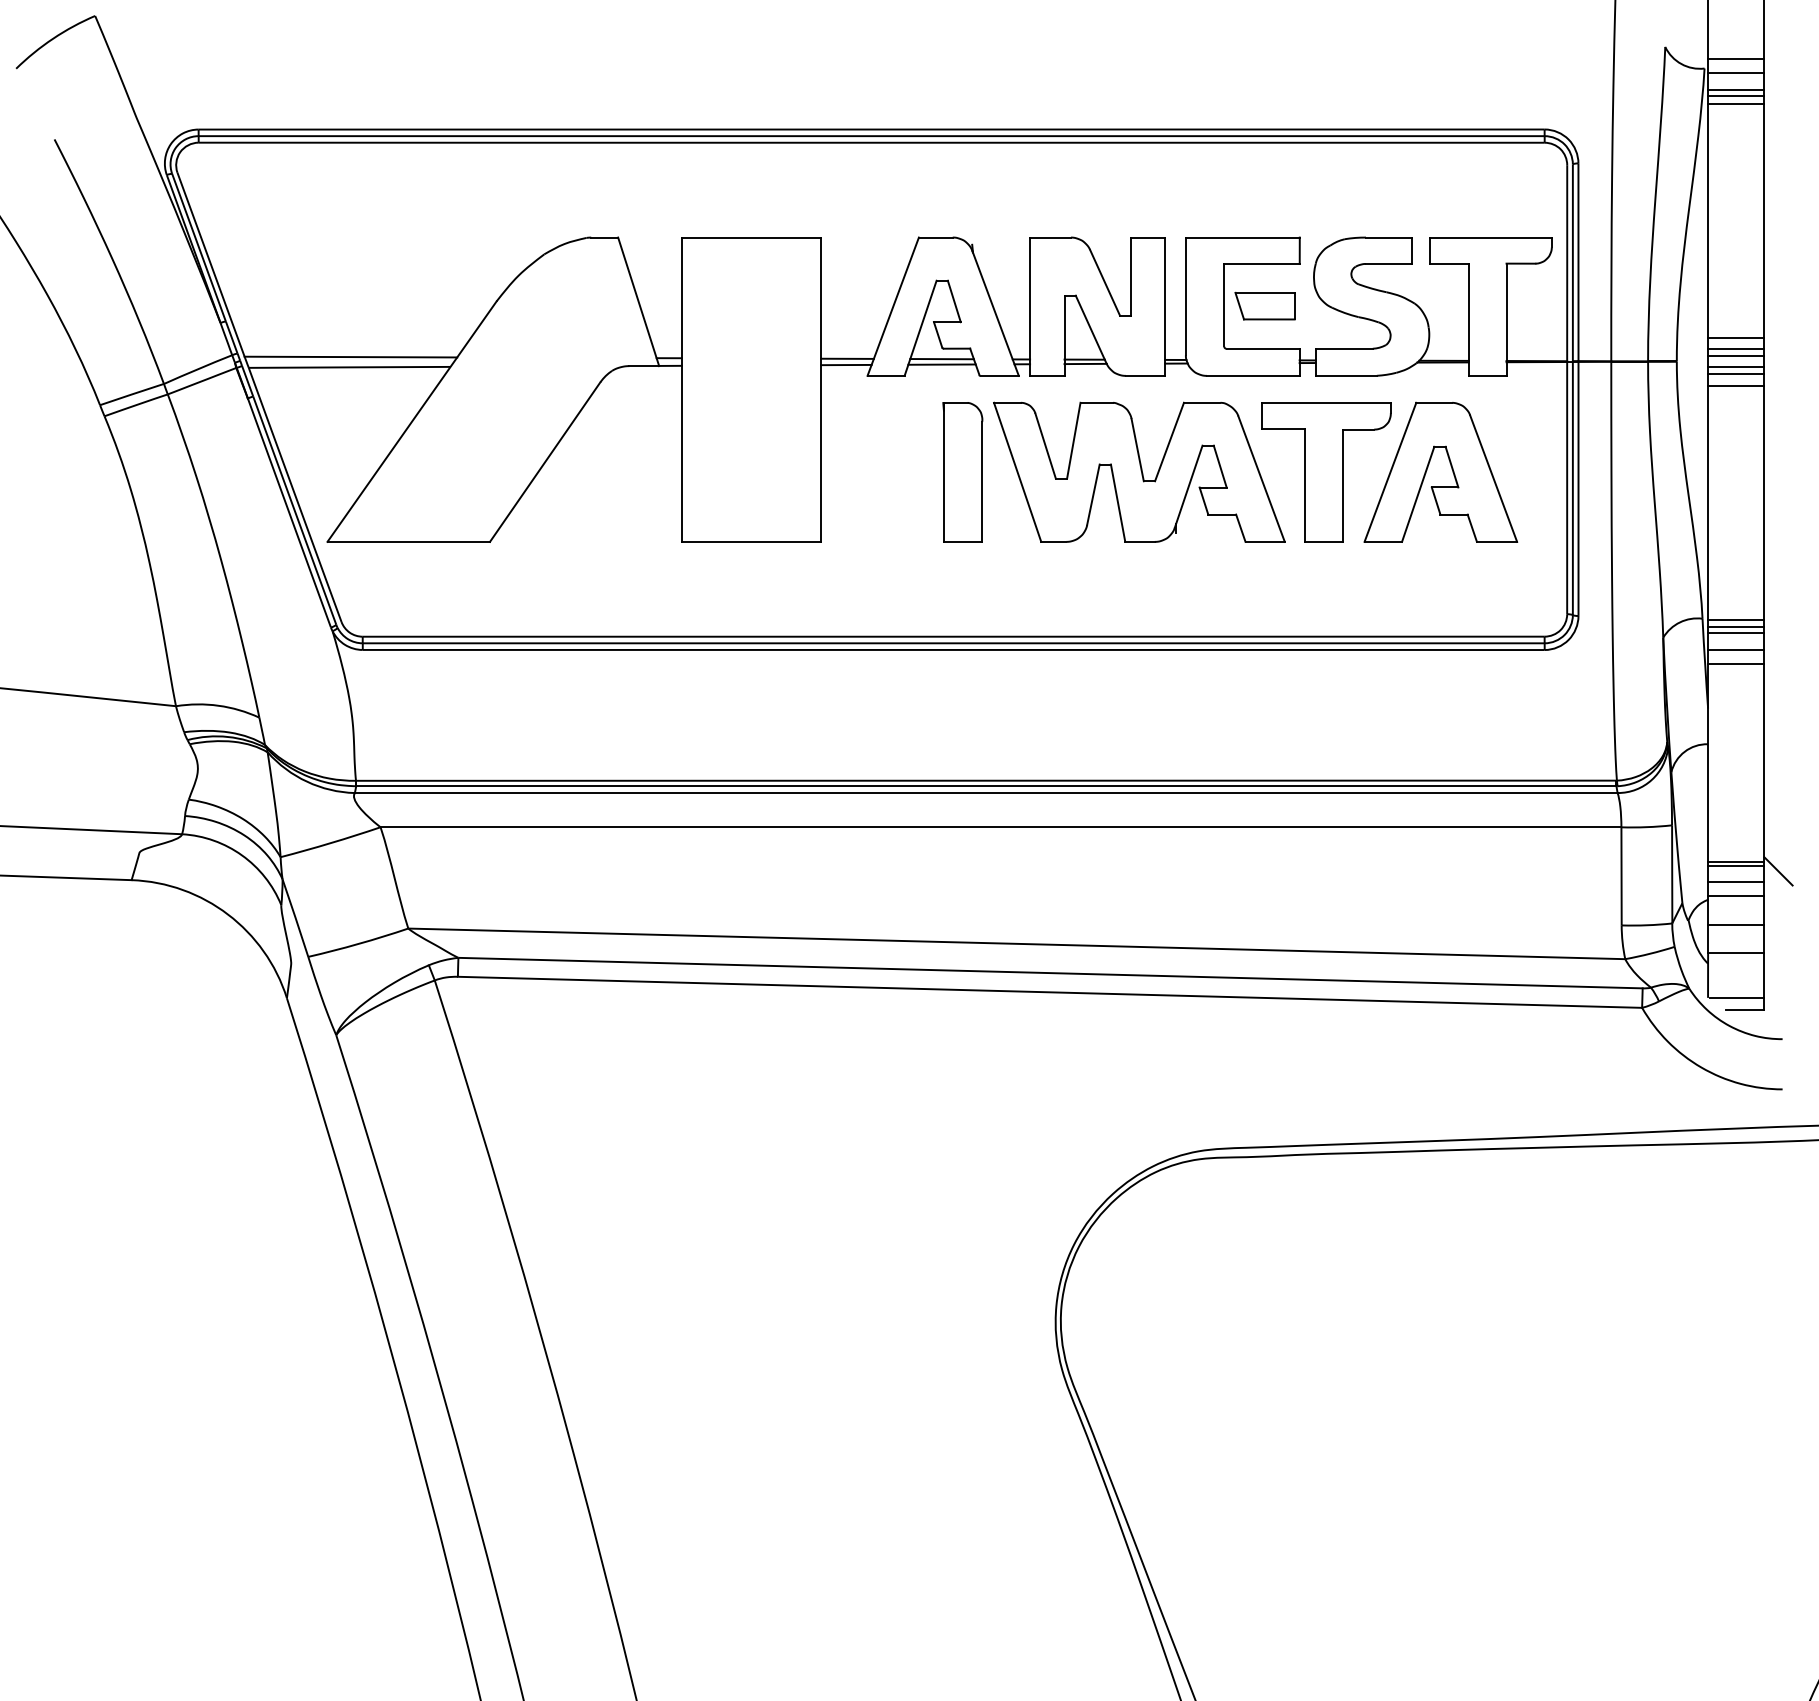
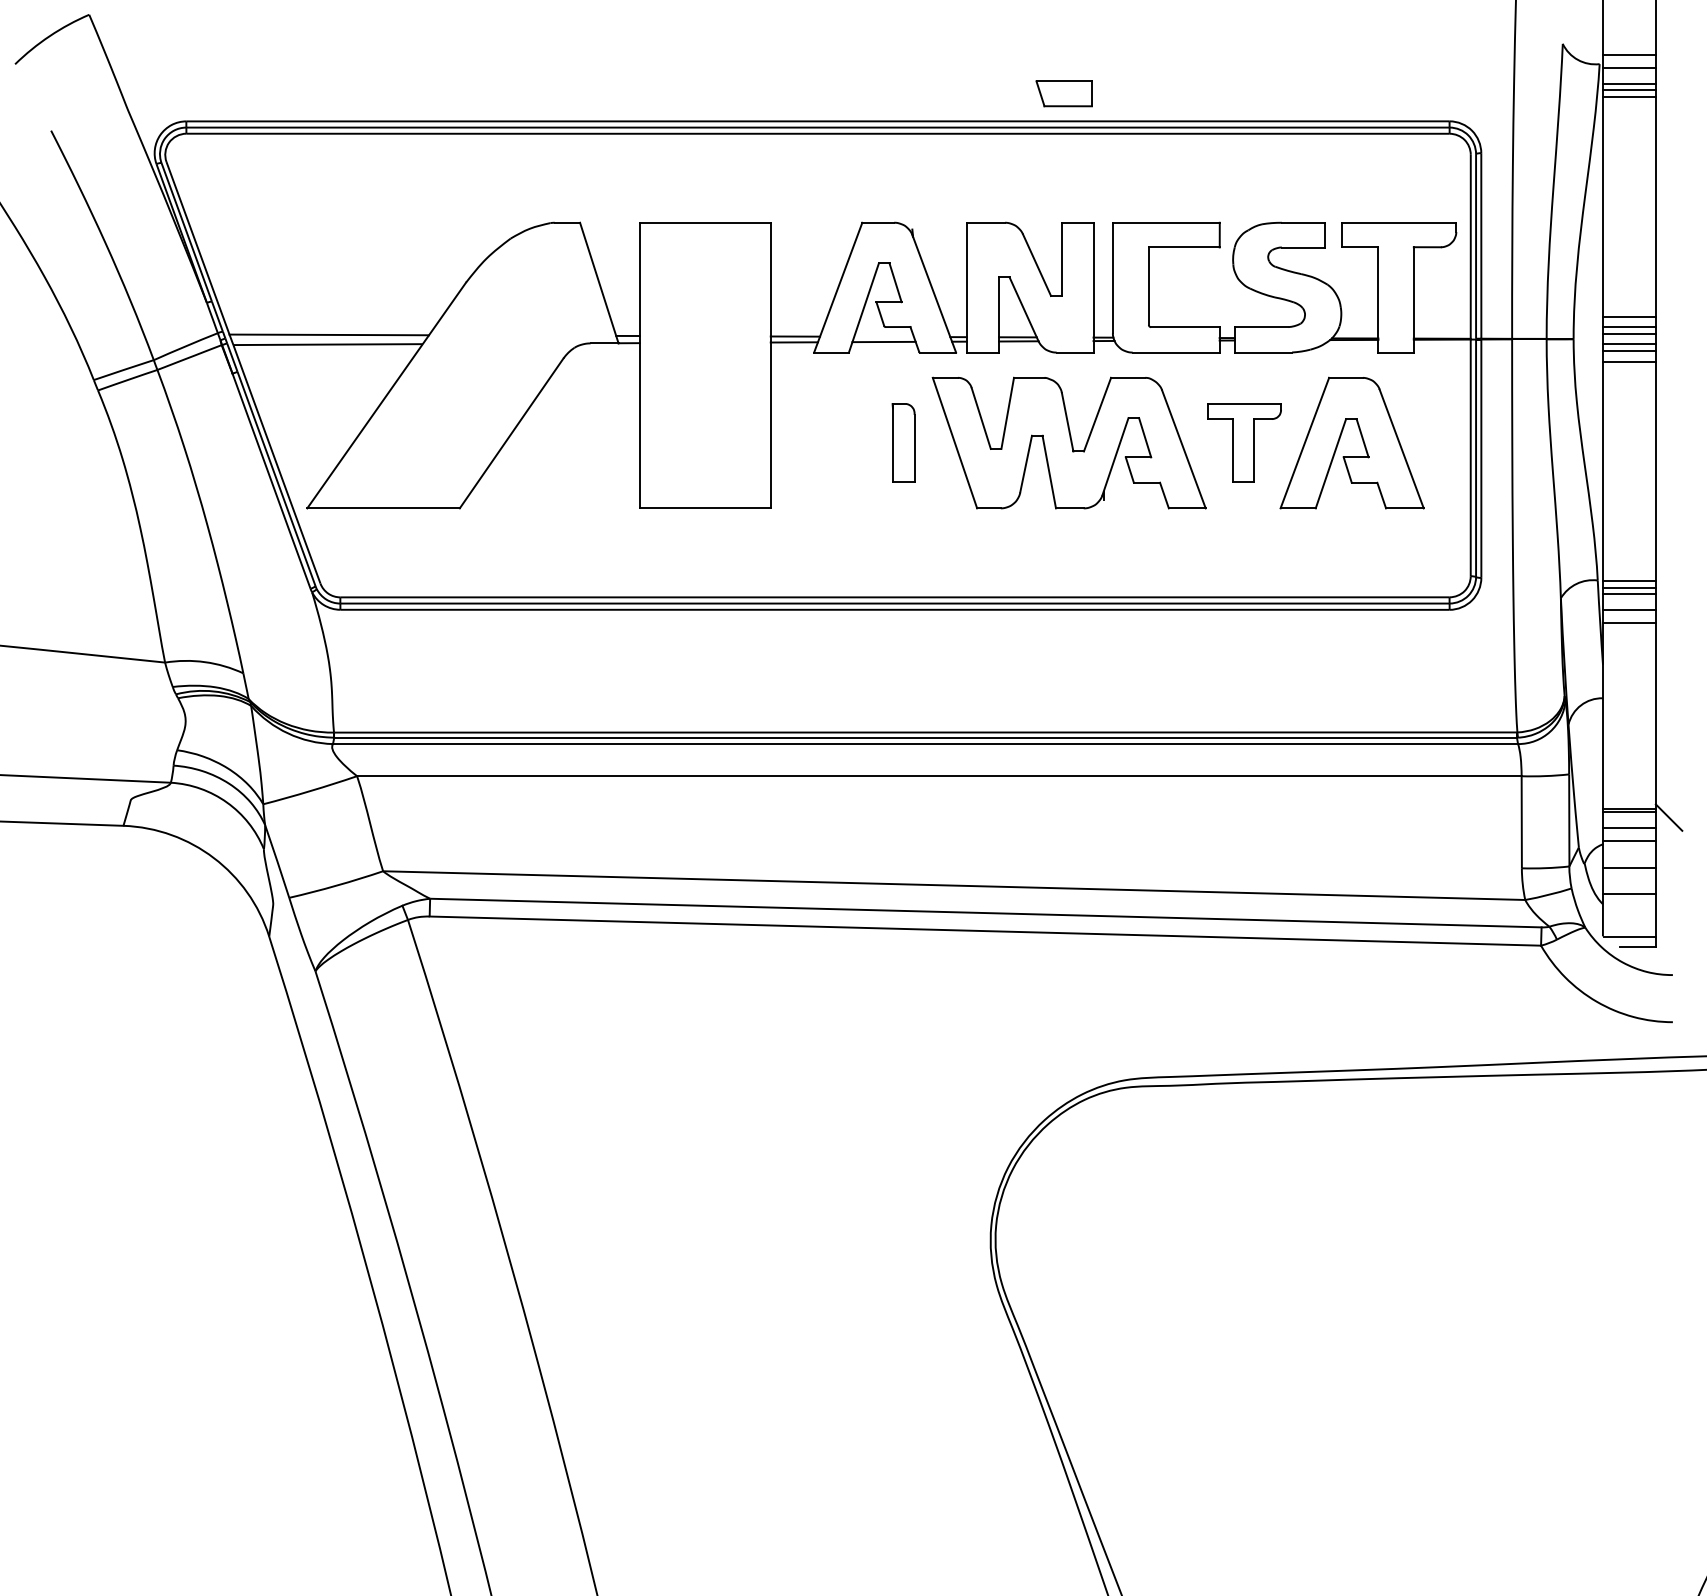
part: (1264, 305) -> (1063, 93), moved
line: (941, 359) -> (883, 337), removed
part: (962, 472) -> (903, 443), size x0.6
part: (1326, 472) -> (1244, 443), size x0.6

